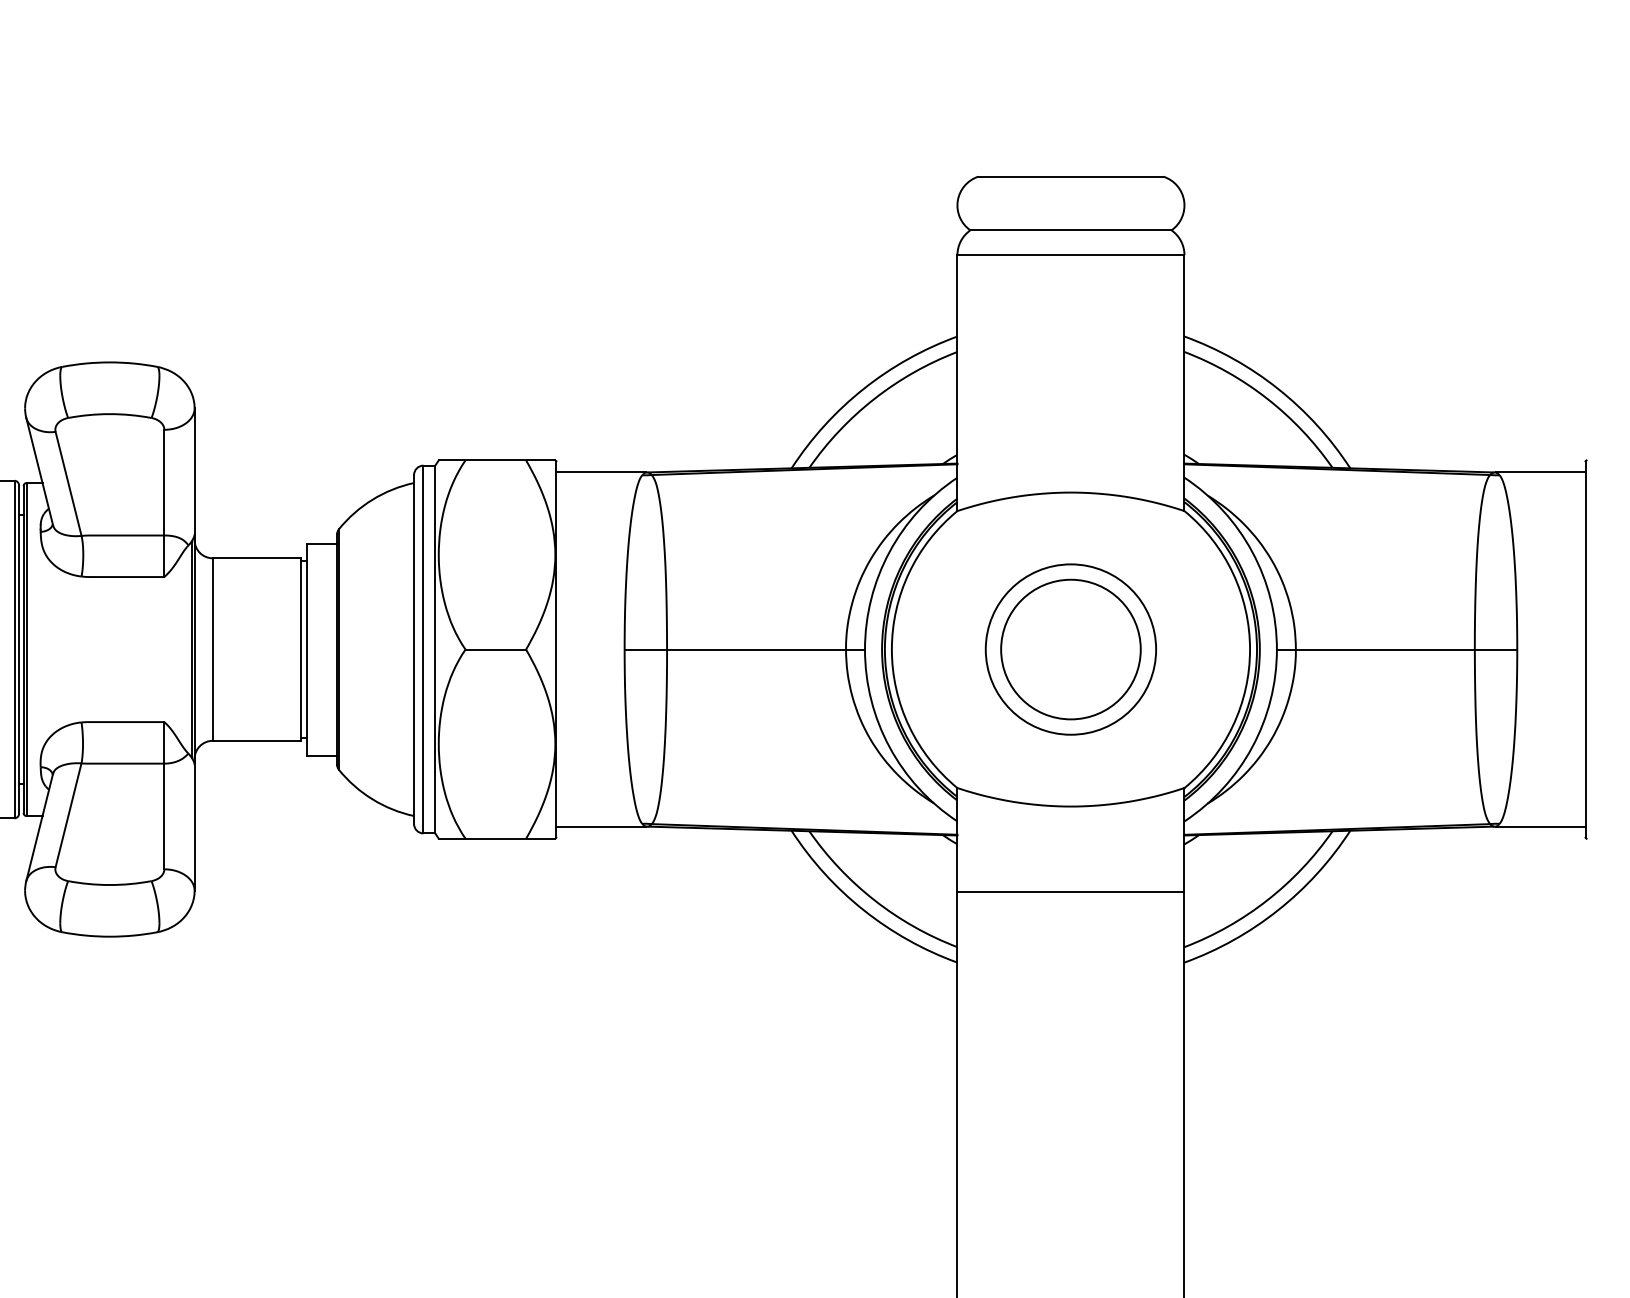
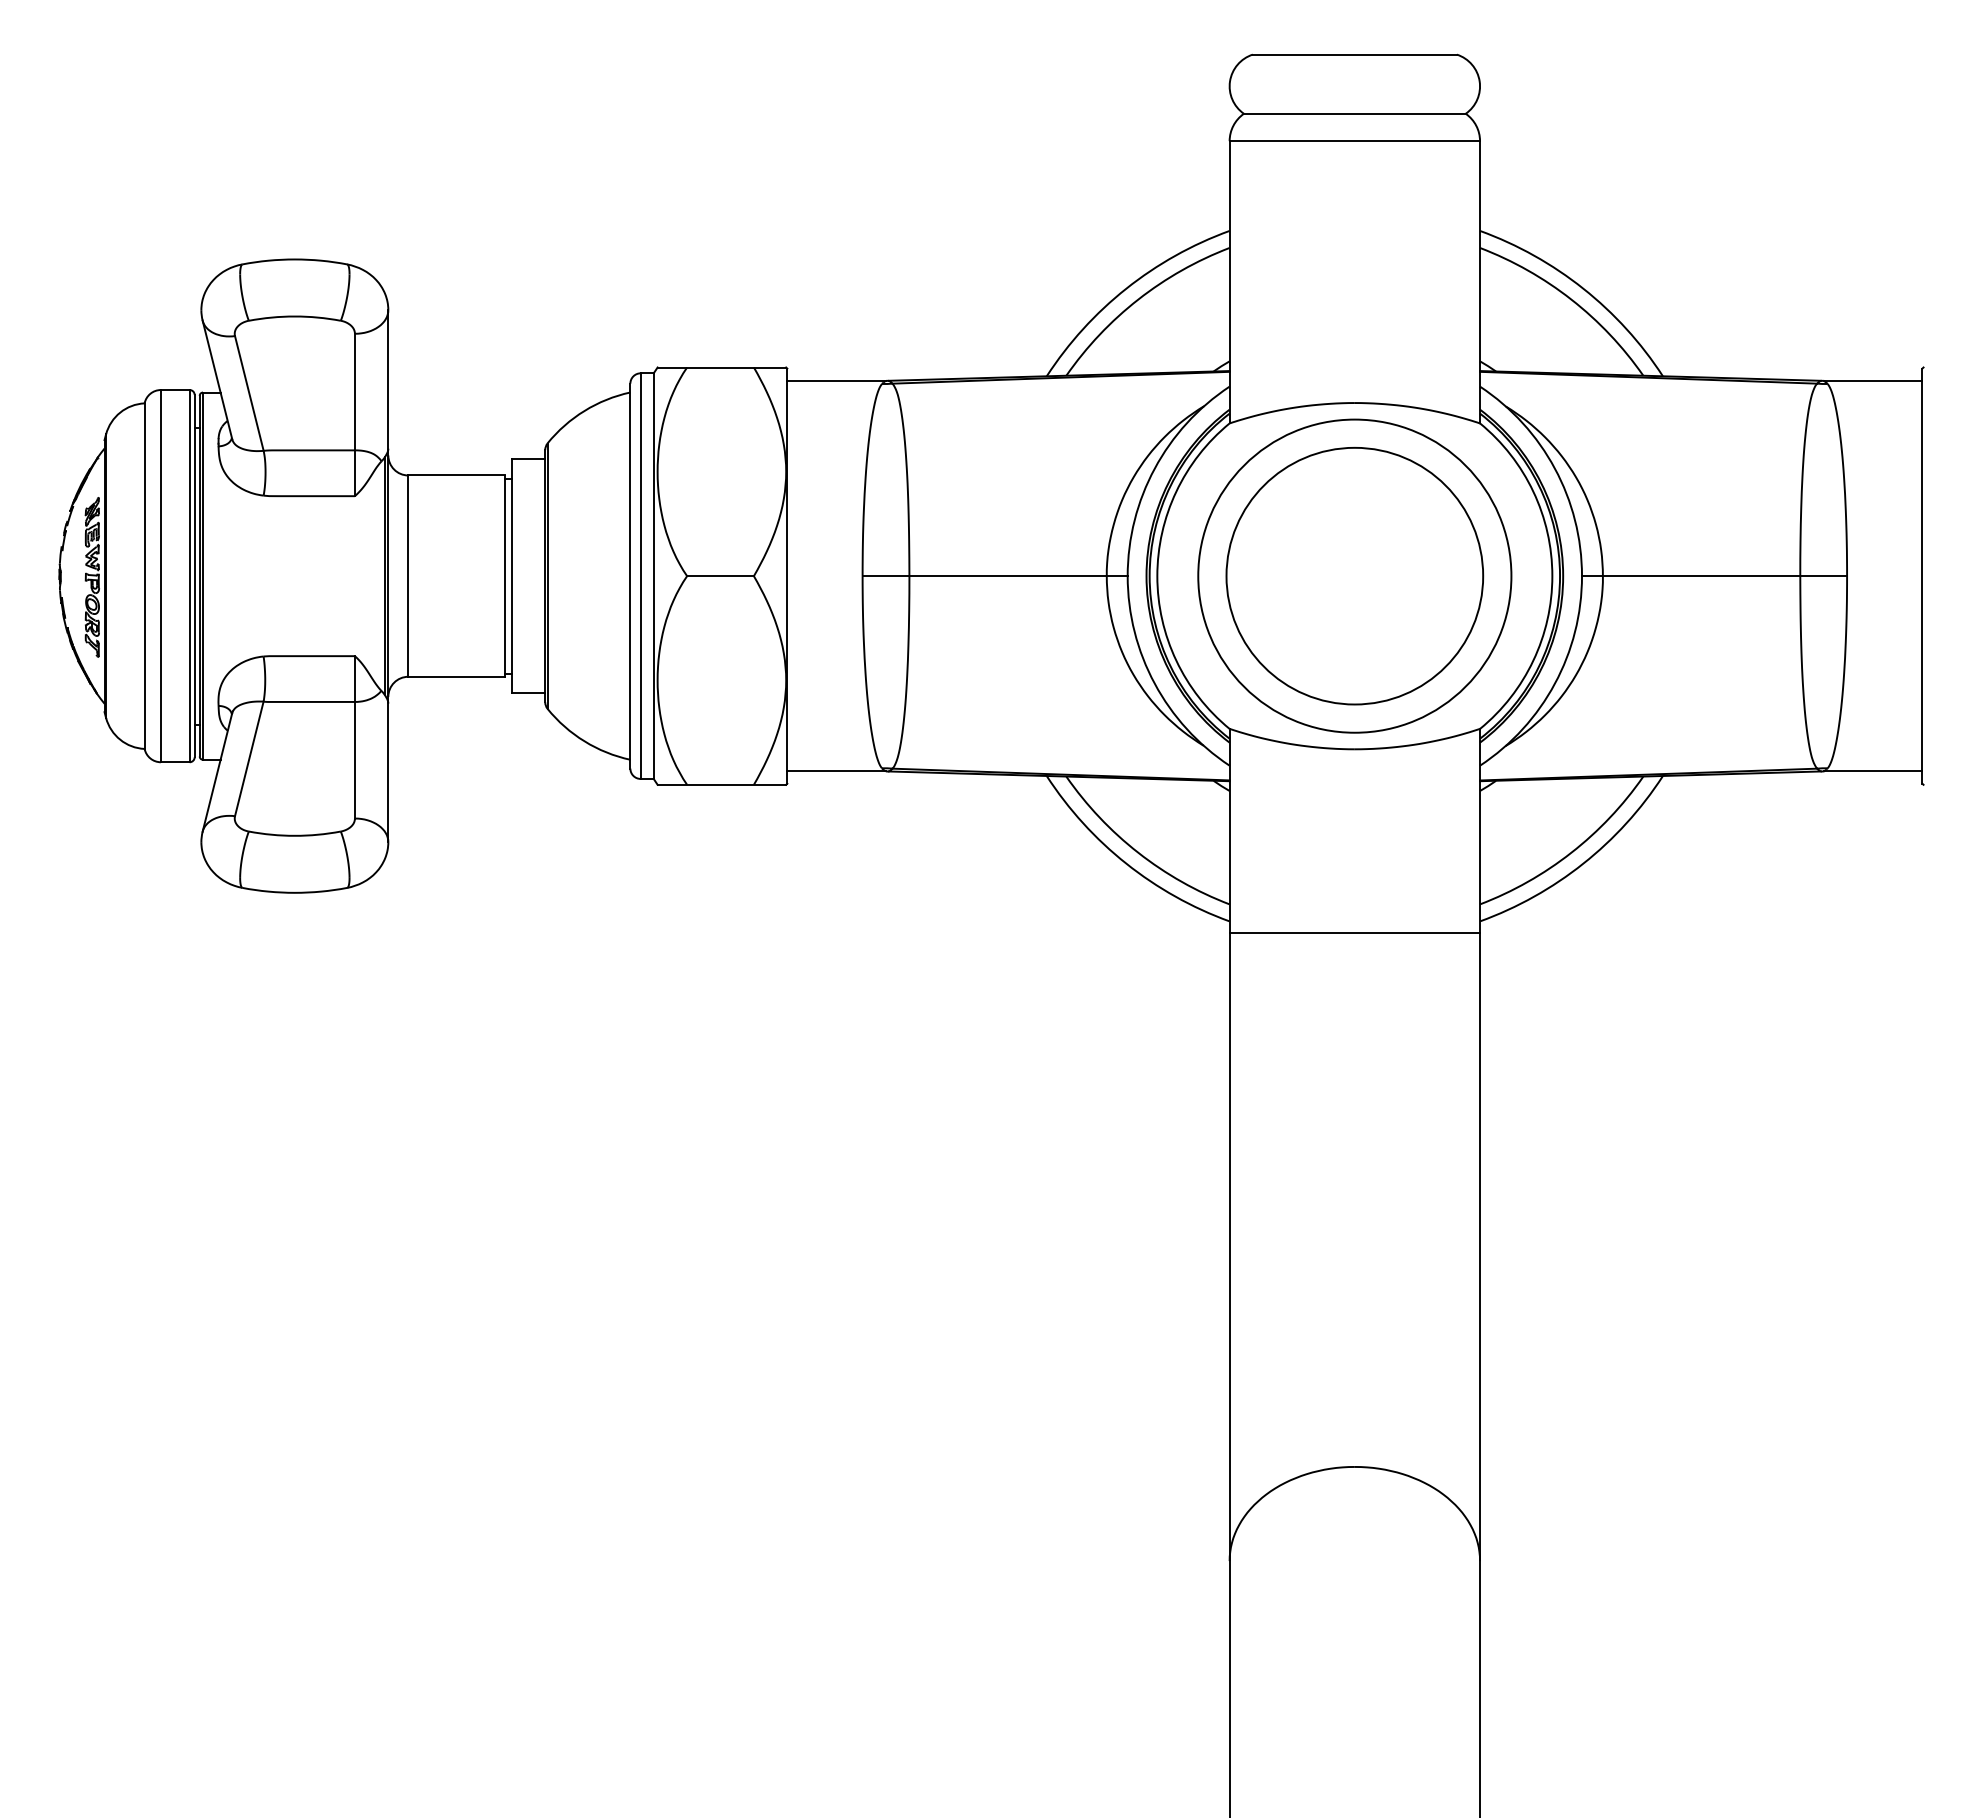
circle: (1070, 648) -> (1354, 575), size x1.67
circle: (1070, 648) -> (1354, 575), size x1.67
line: (1070, 891) -> (1354, 933), moved

